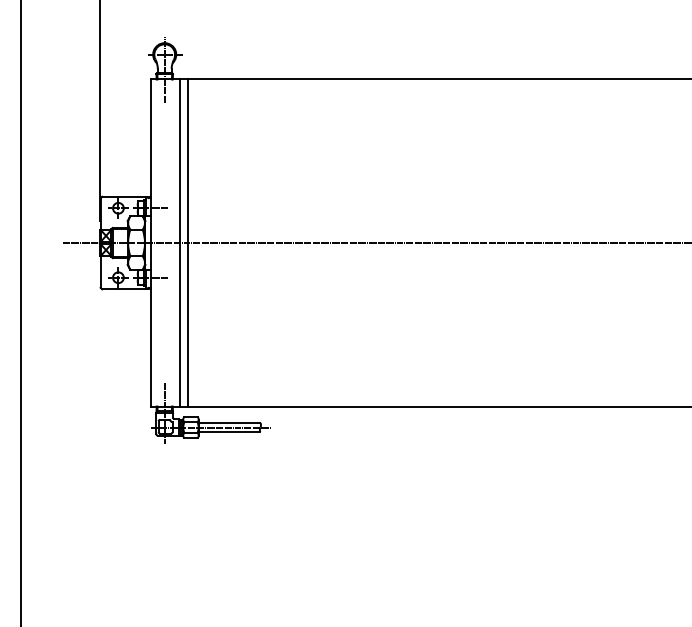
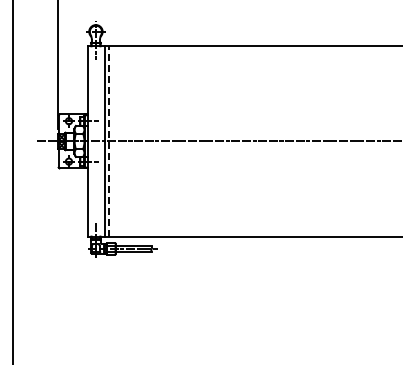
line: (187, 241) -> (109, 140), solid -> dashed

